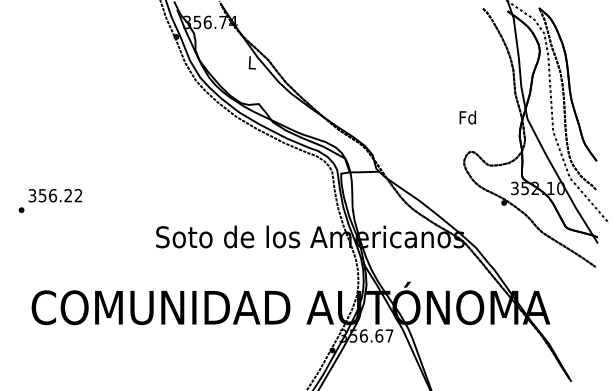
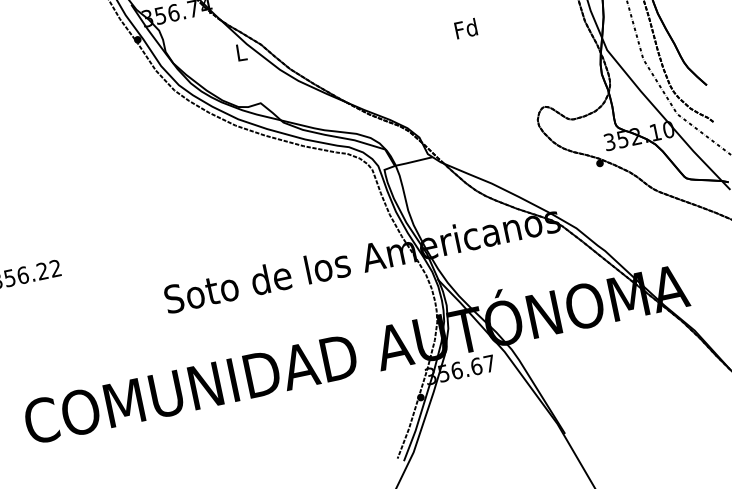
text: (467, 117) -> (465, 28), moved

